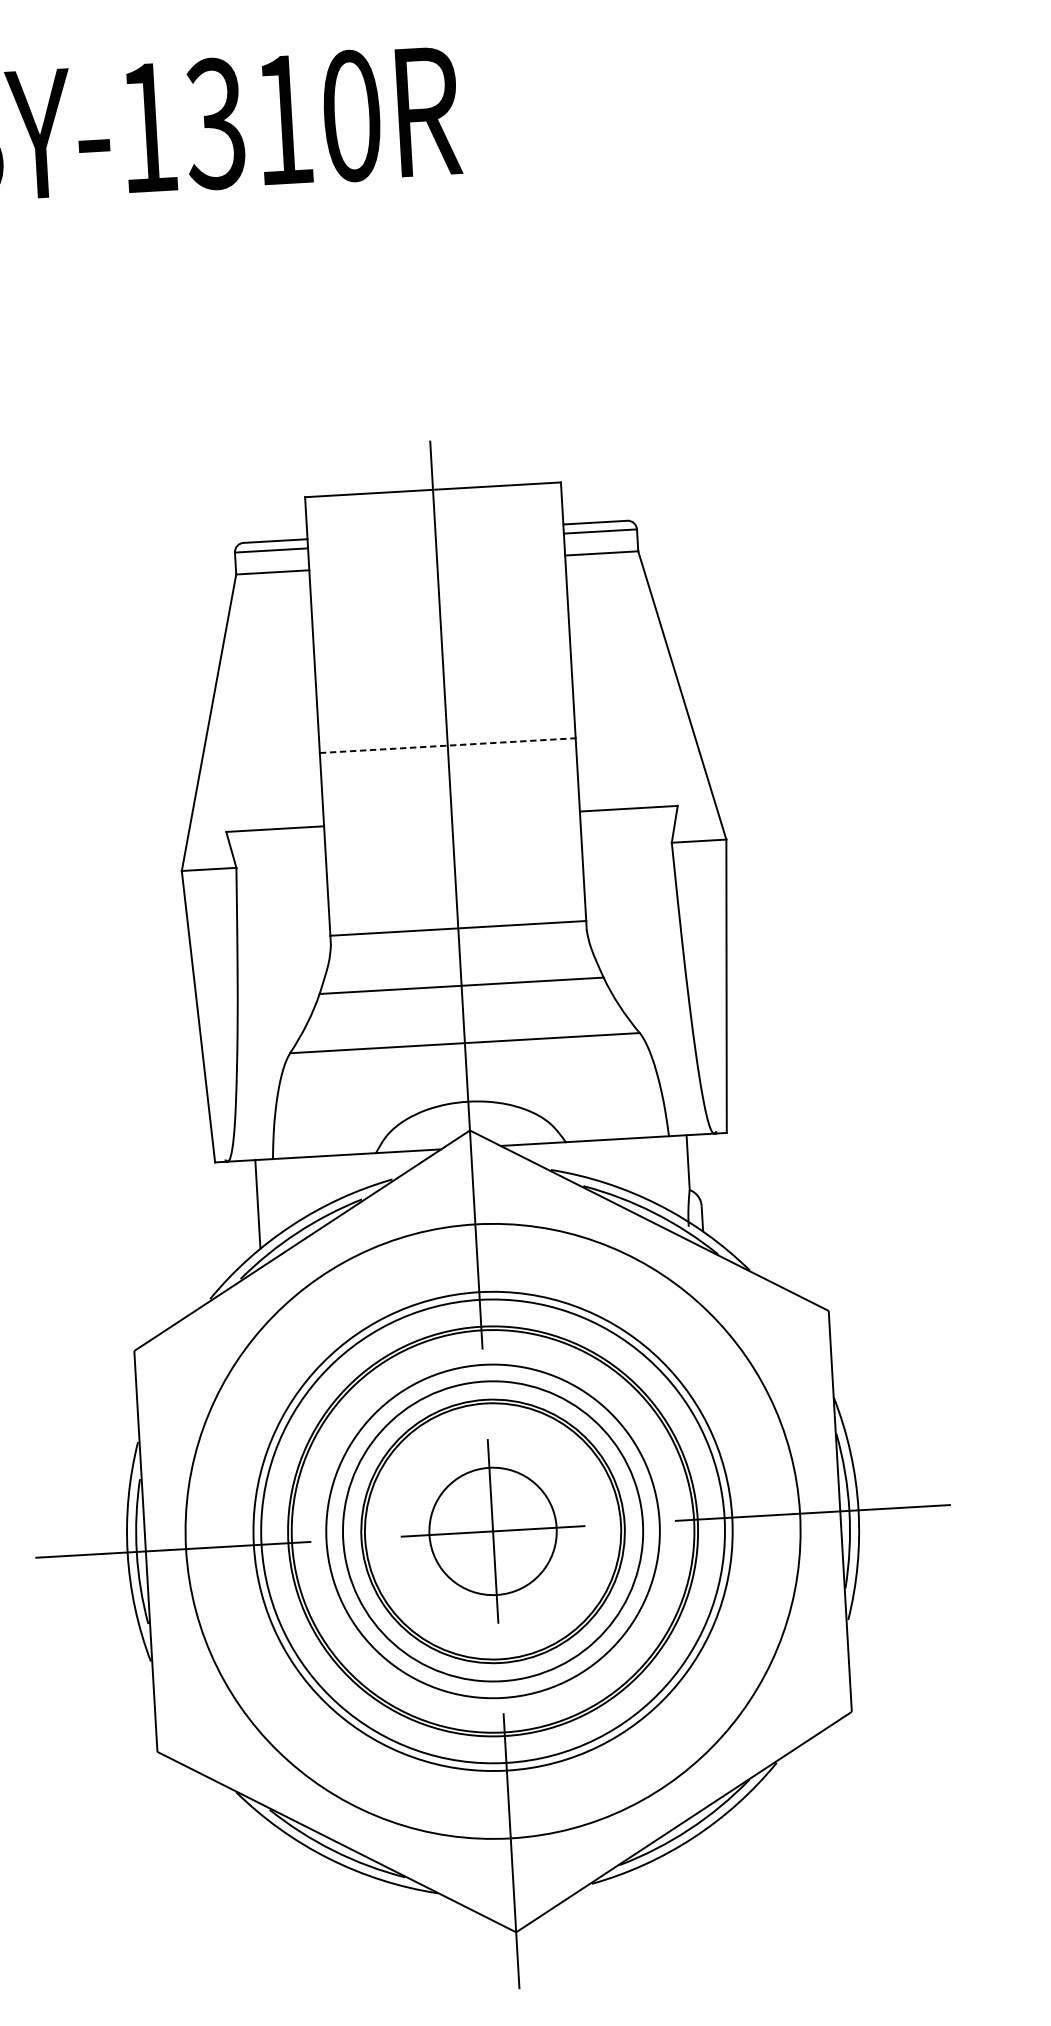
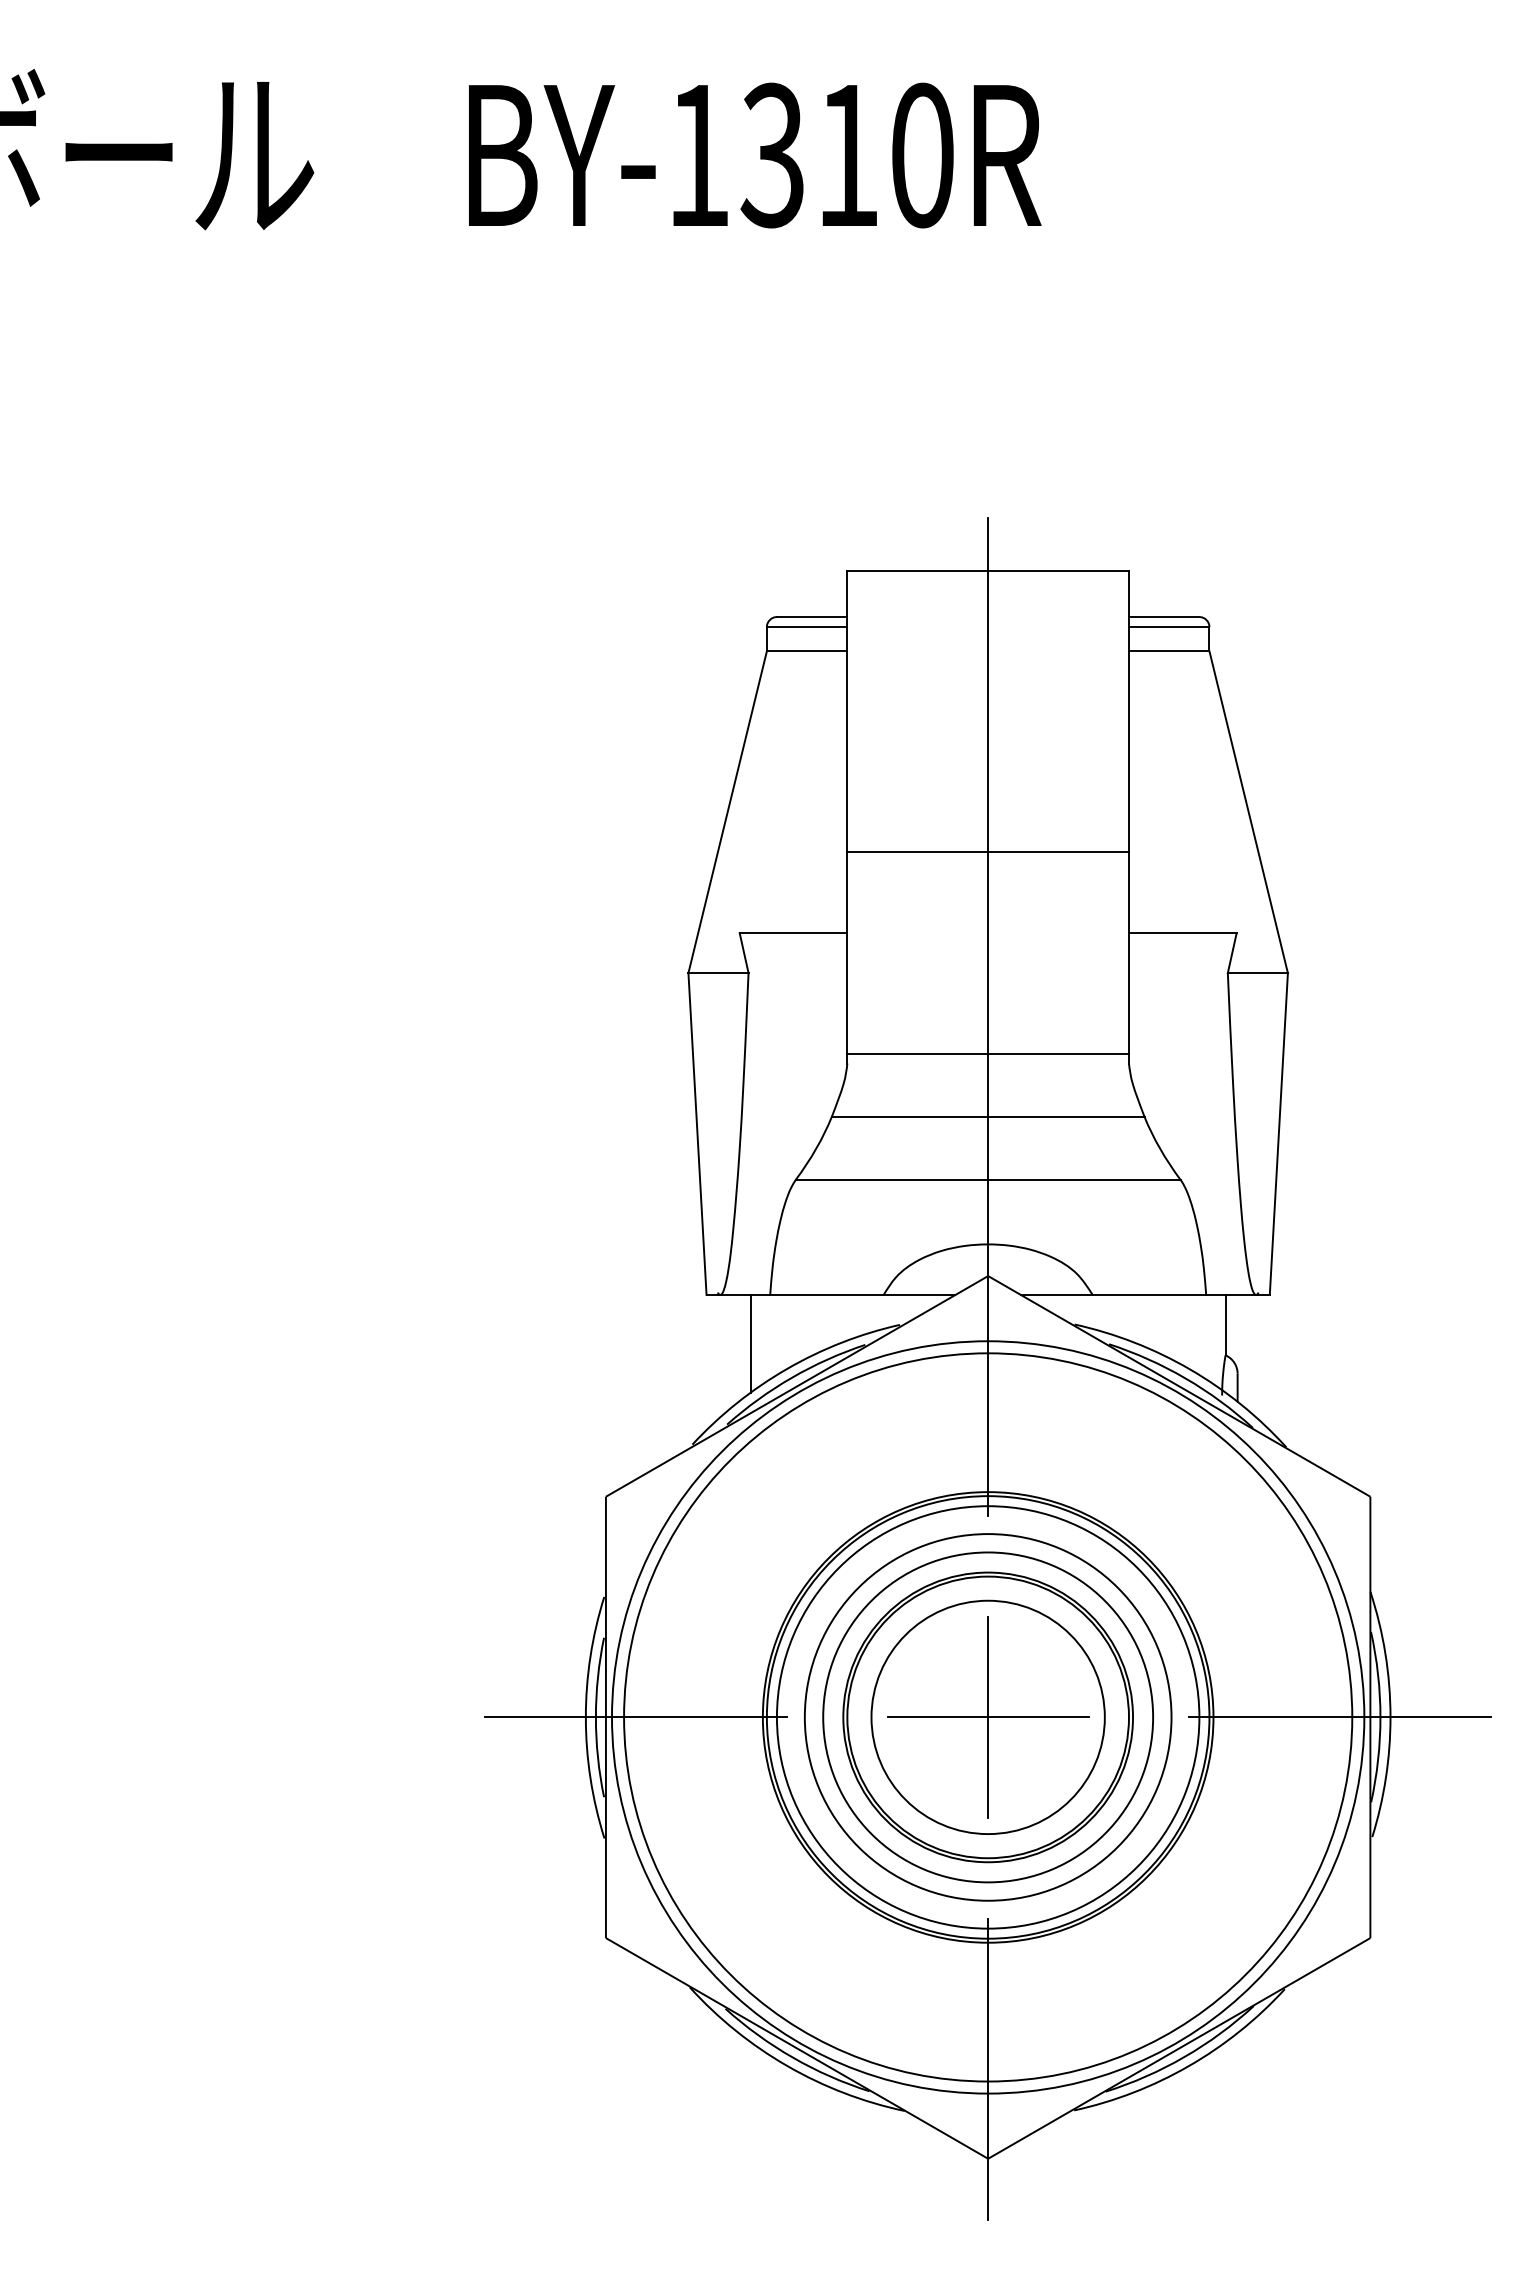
line: (448, 745) -> (988, 852), dashed -> solid
circle: (492, 1531) -> (987, 1717), size x0.62
circle: (492, 1531) -> (987, 1717), size x1.67
circle: (493, 1531) -> (988, 1717), size x1.43
circle: (493, 1531) -> (988, 1717), size x1.43

